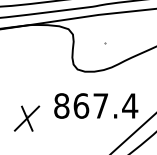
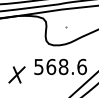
text: (95, 105) -> (60, 66), 867.4 -> 568.6

